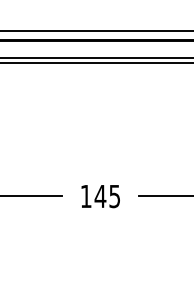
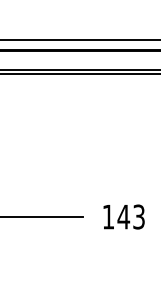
text: (115, 195) -> (139, 216), 145 -> 143

